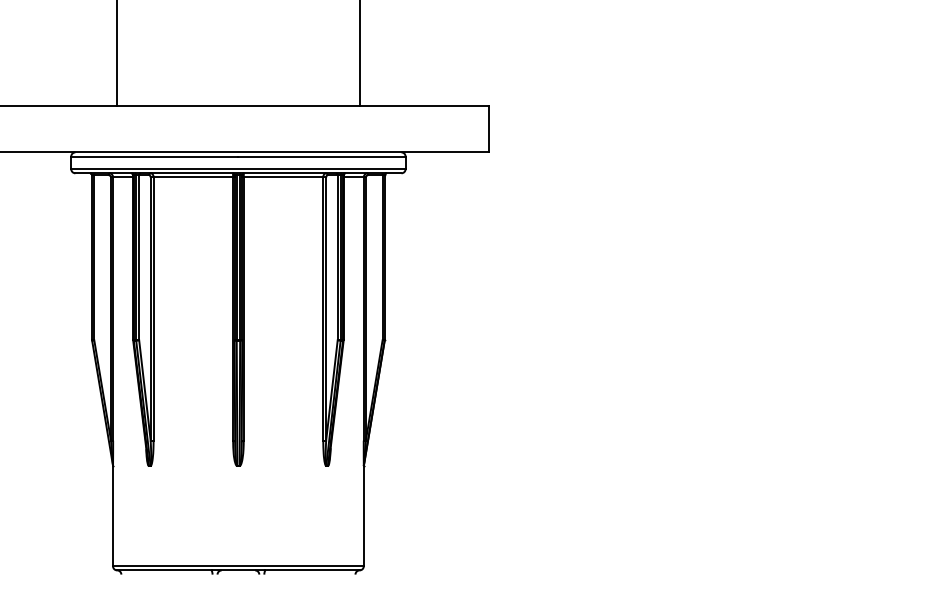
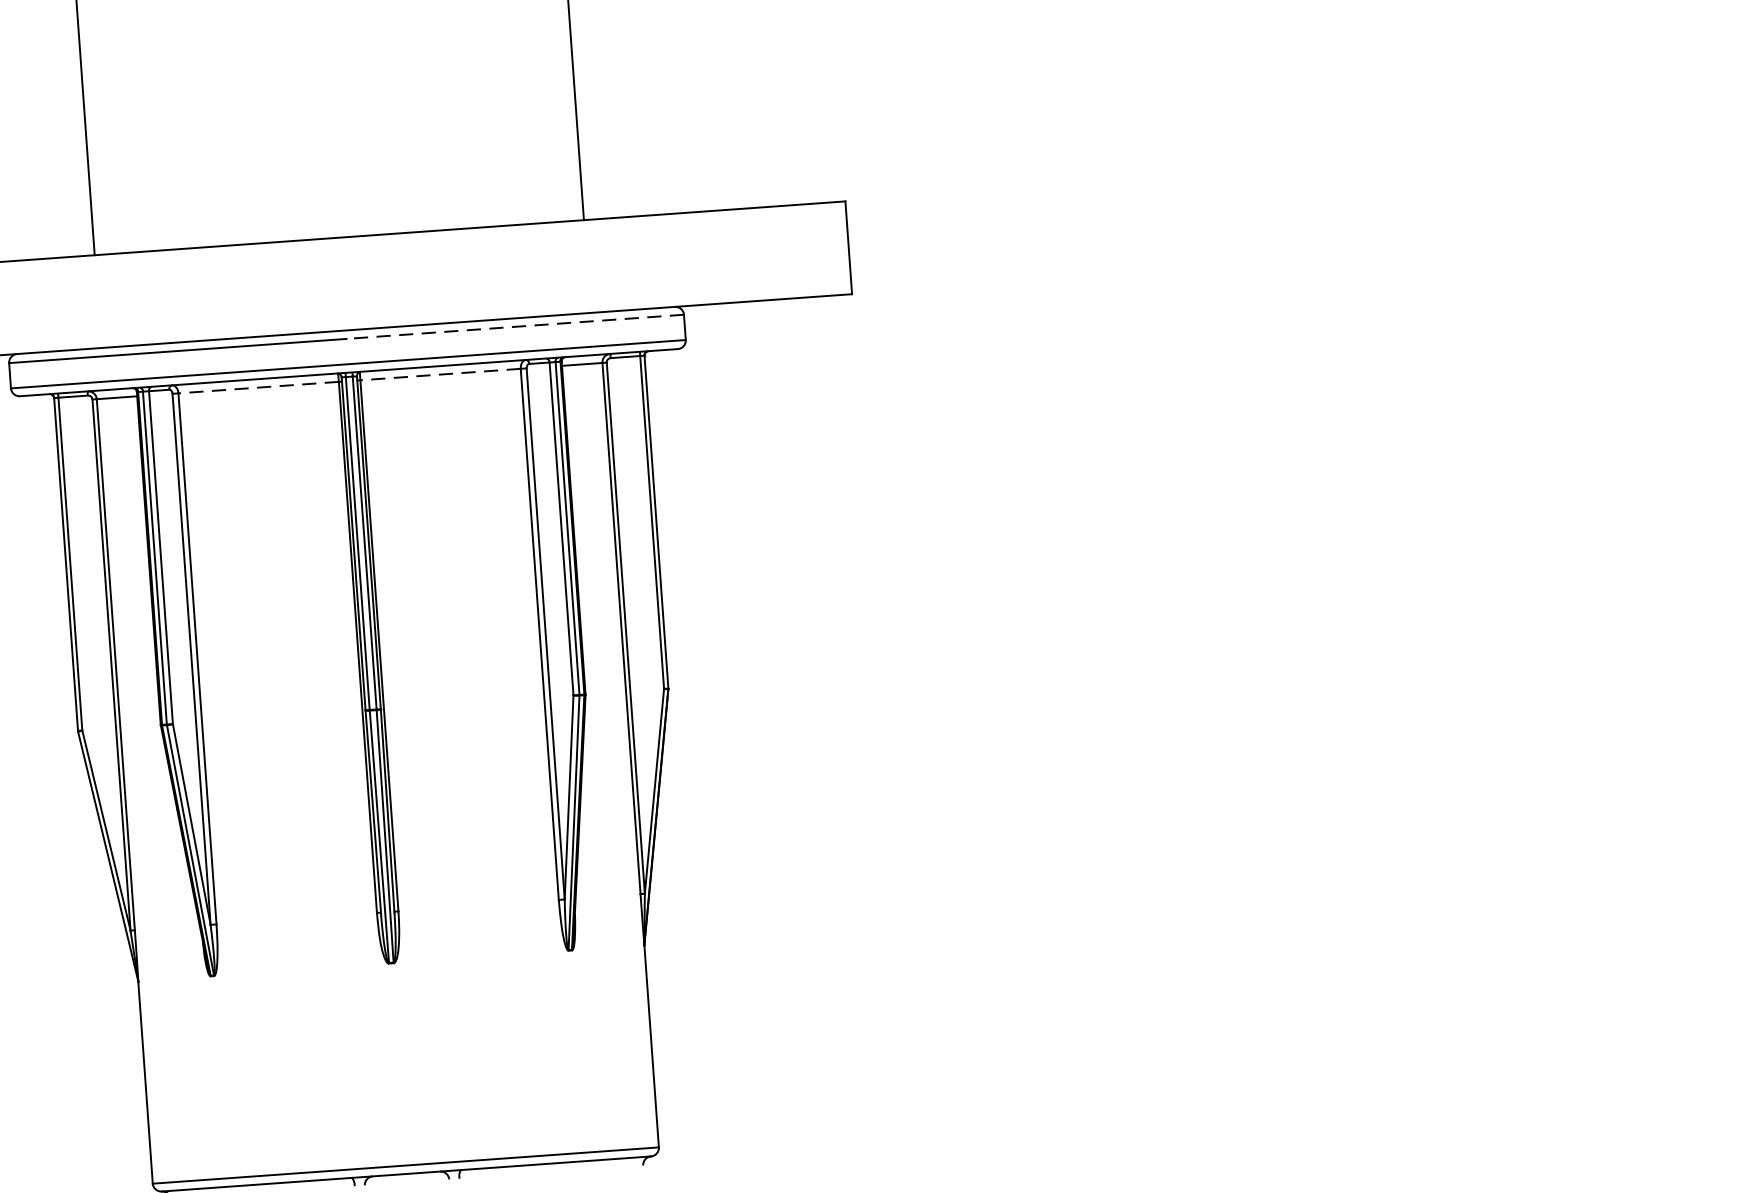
line: (322, 156) -> (516, 326), solid -> dashed
line: (193, 177) -> (258, 387), solid -> dashed
line: (283, 177) -> (440, 374), solid -> dashed

